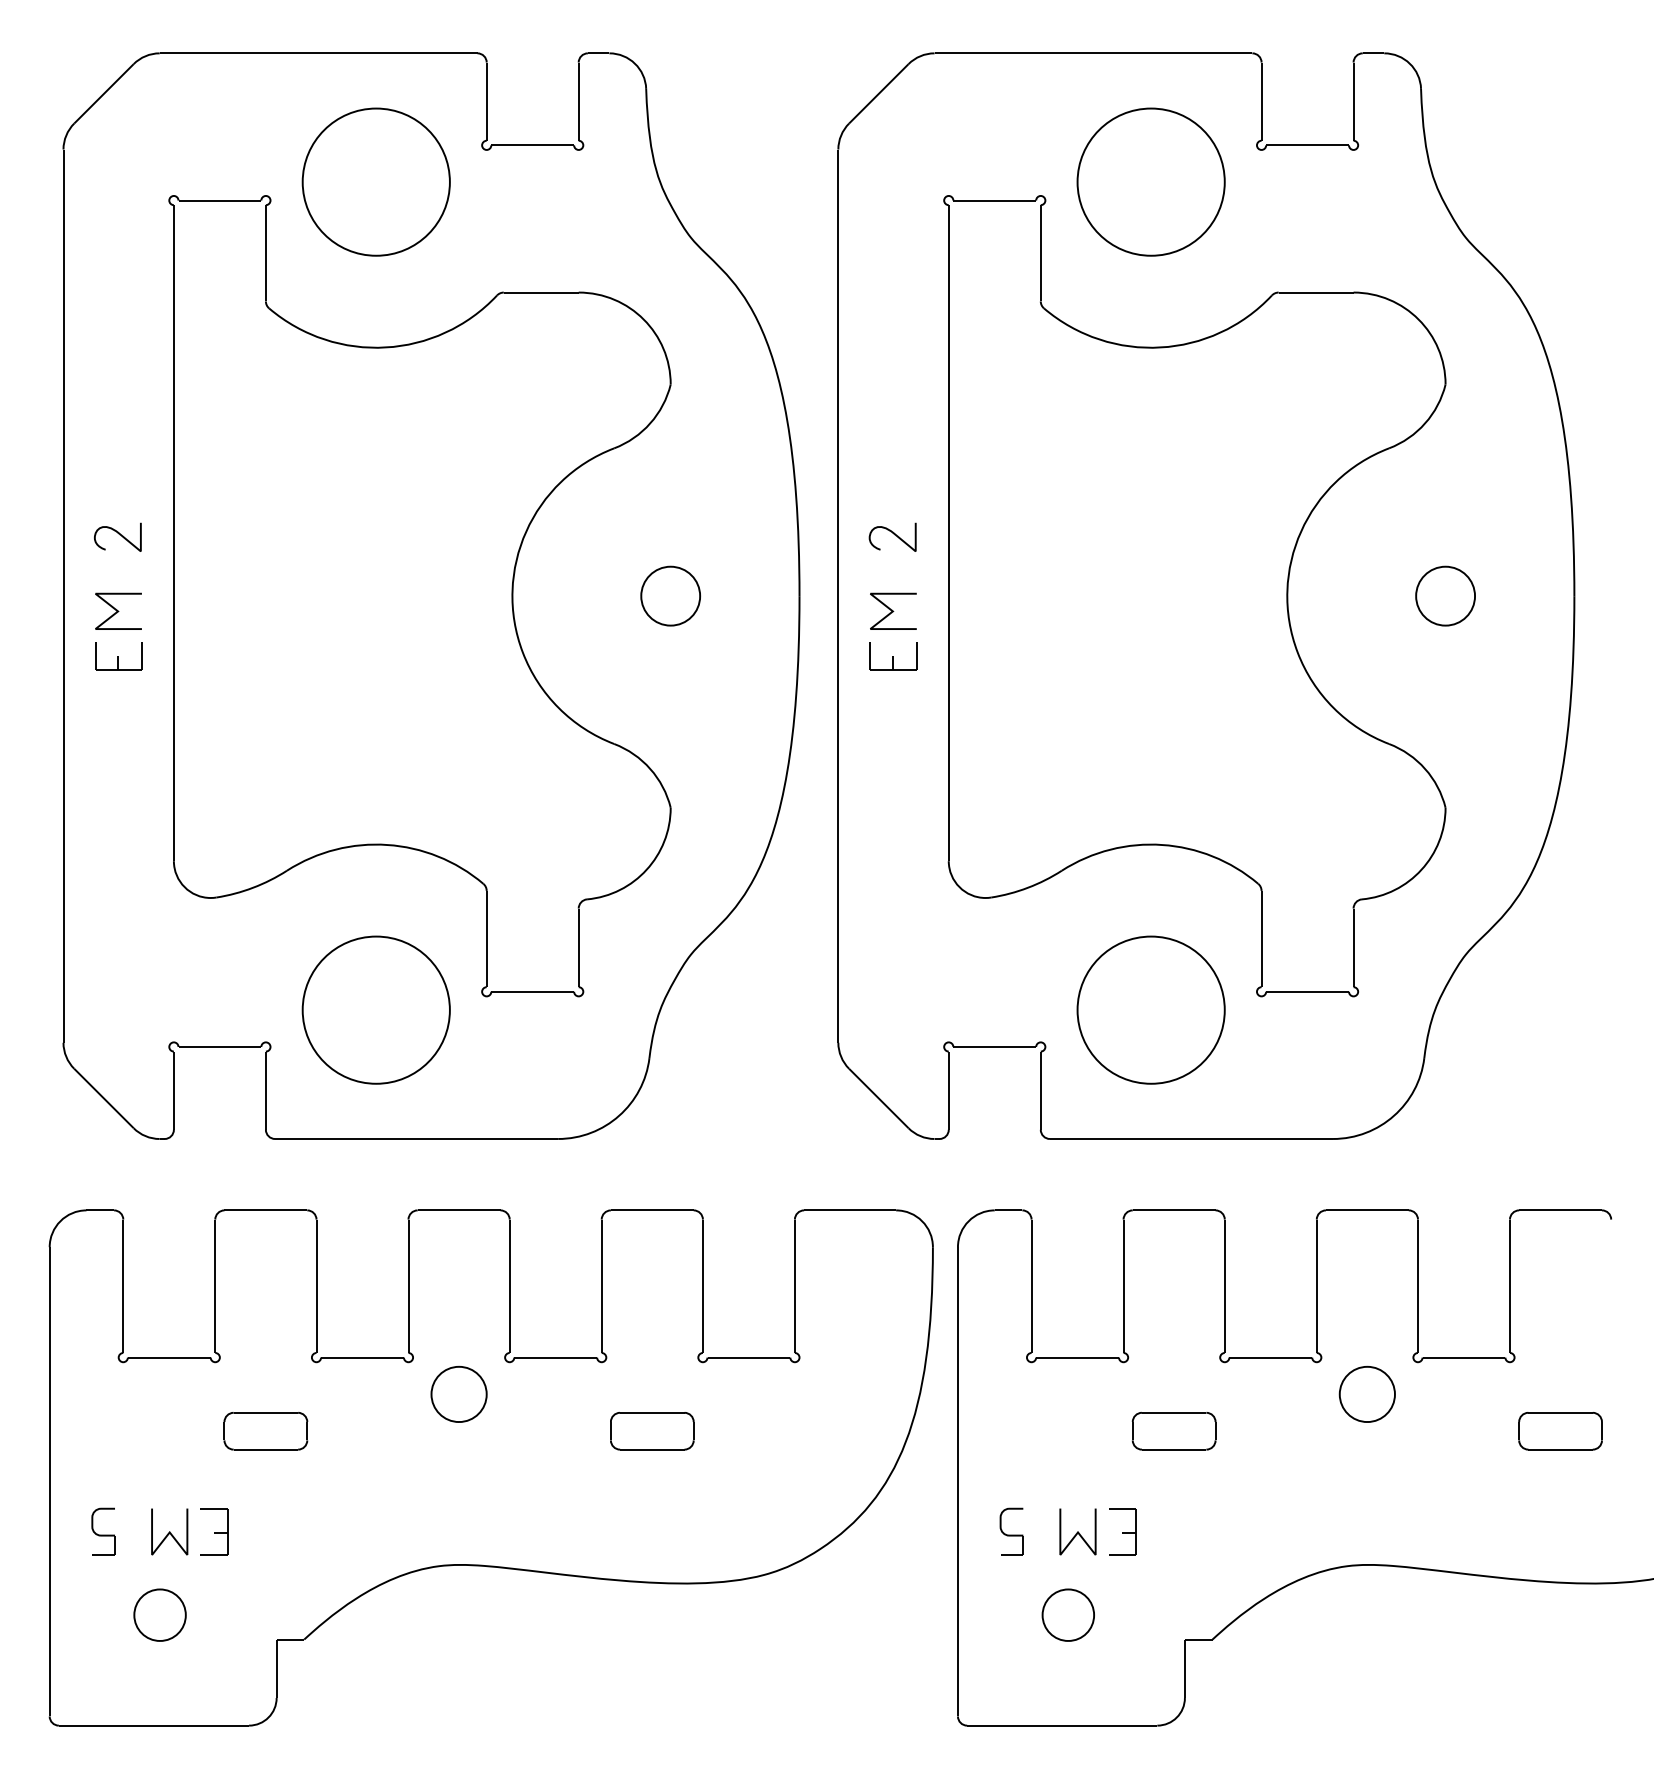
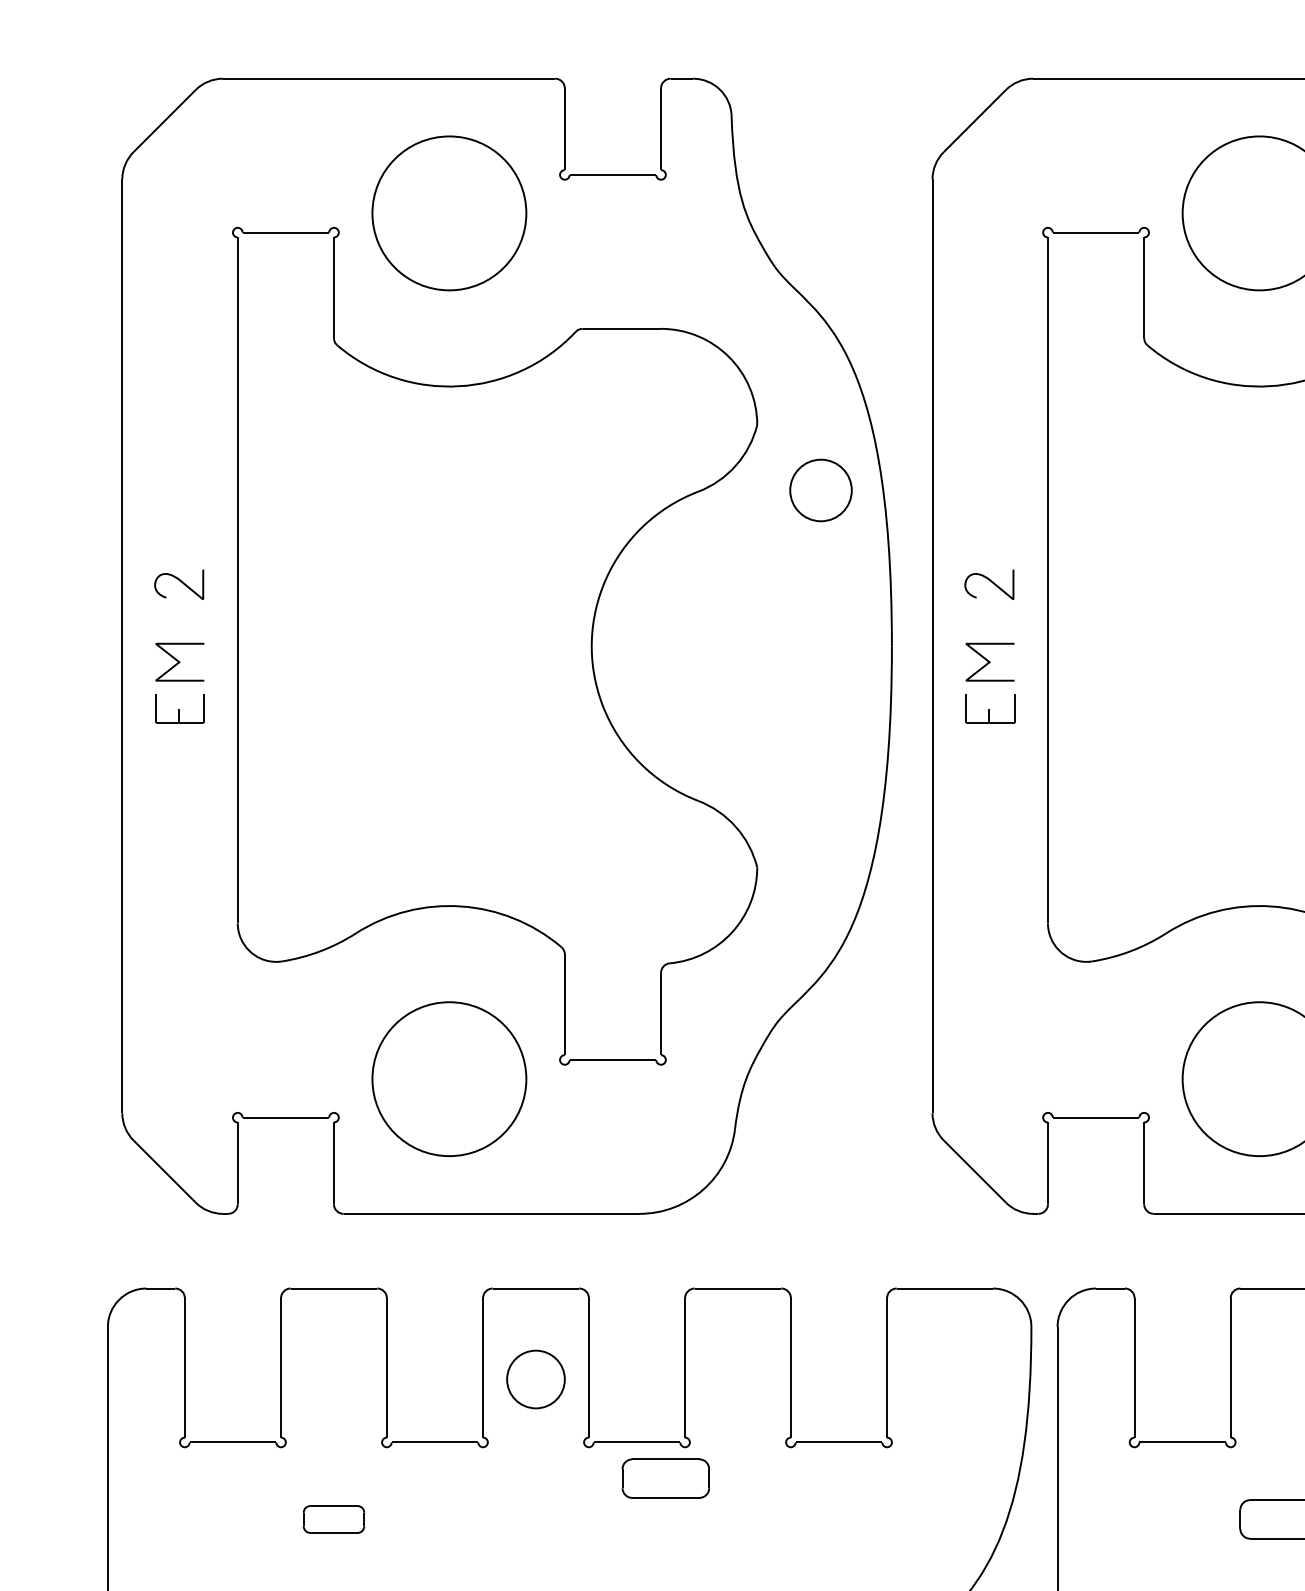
part: (670, 595) -> (820, 489), moved
part: (458, 1393) -> (535, 1378), moved
part: (265, 1431) -> (333, 1519), size x0.7
part: (652, 1431) -> (666, 1478), moved

